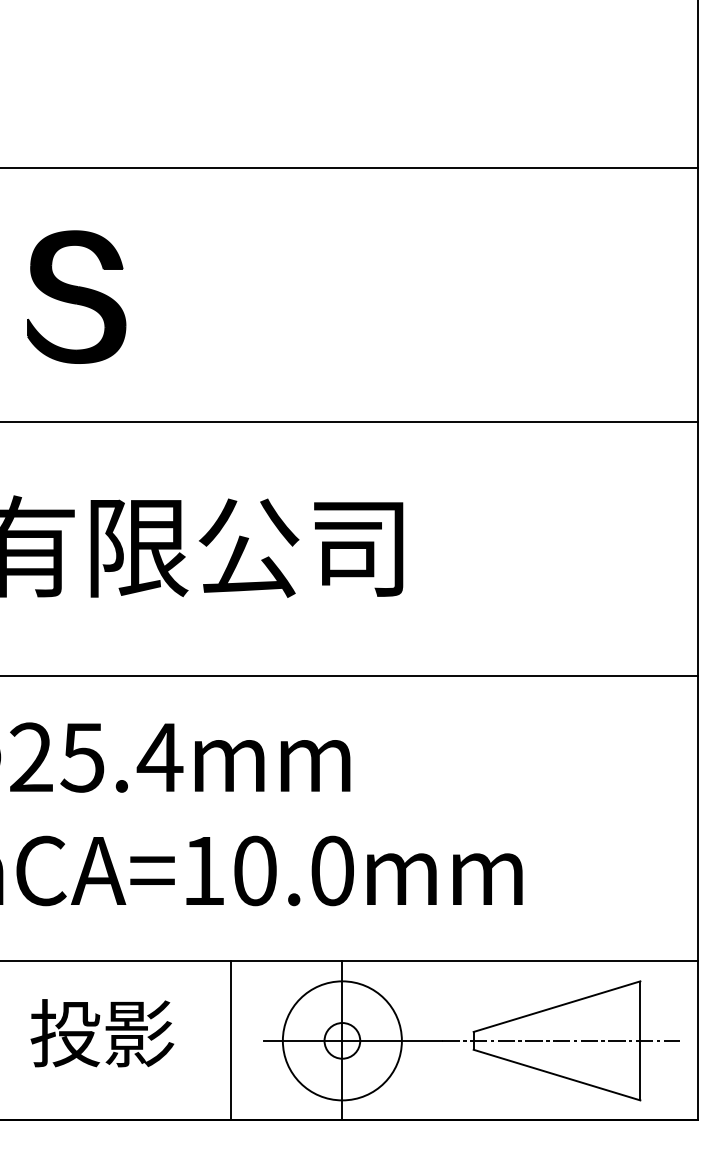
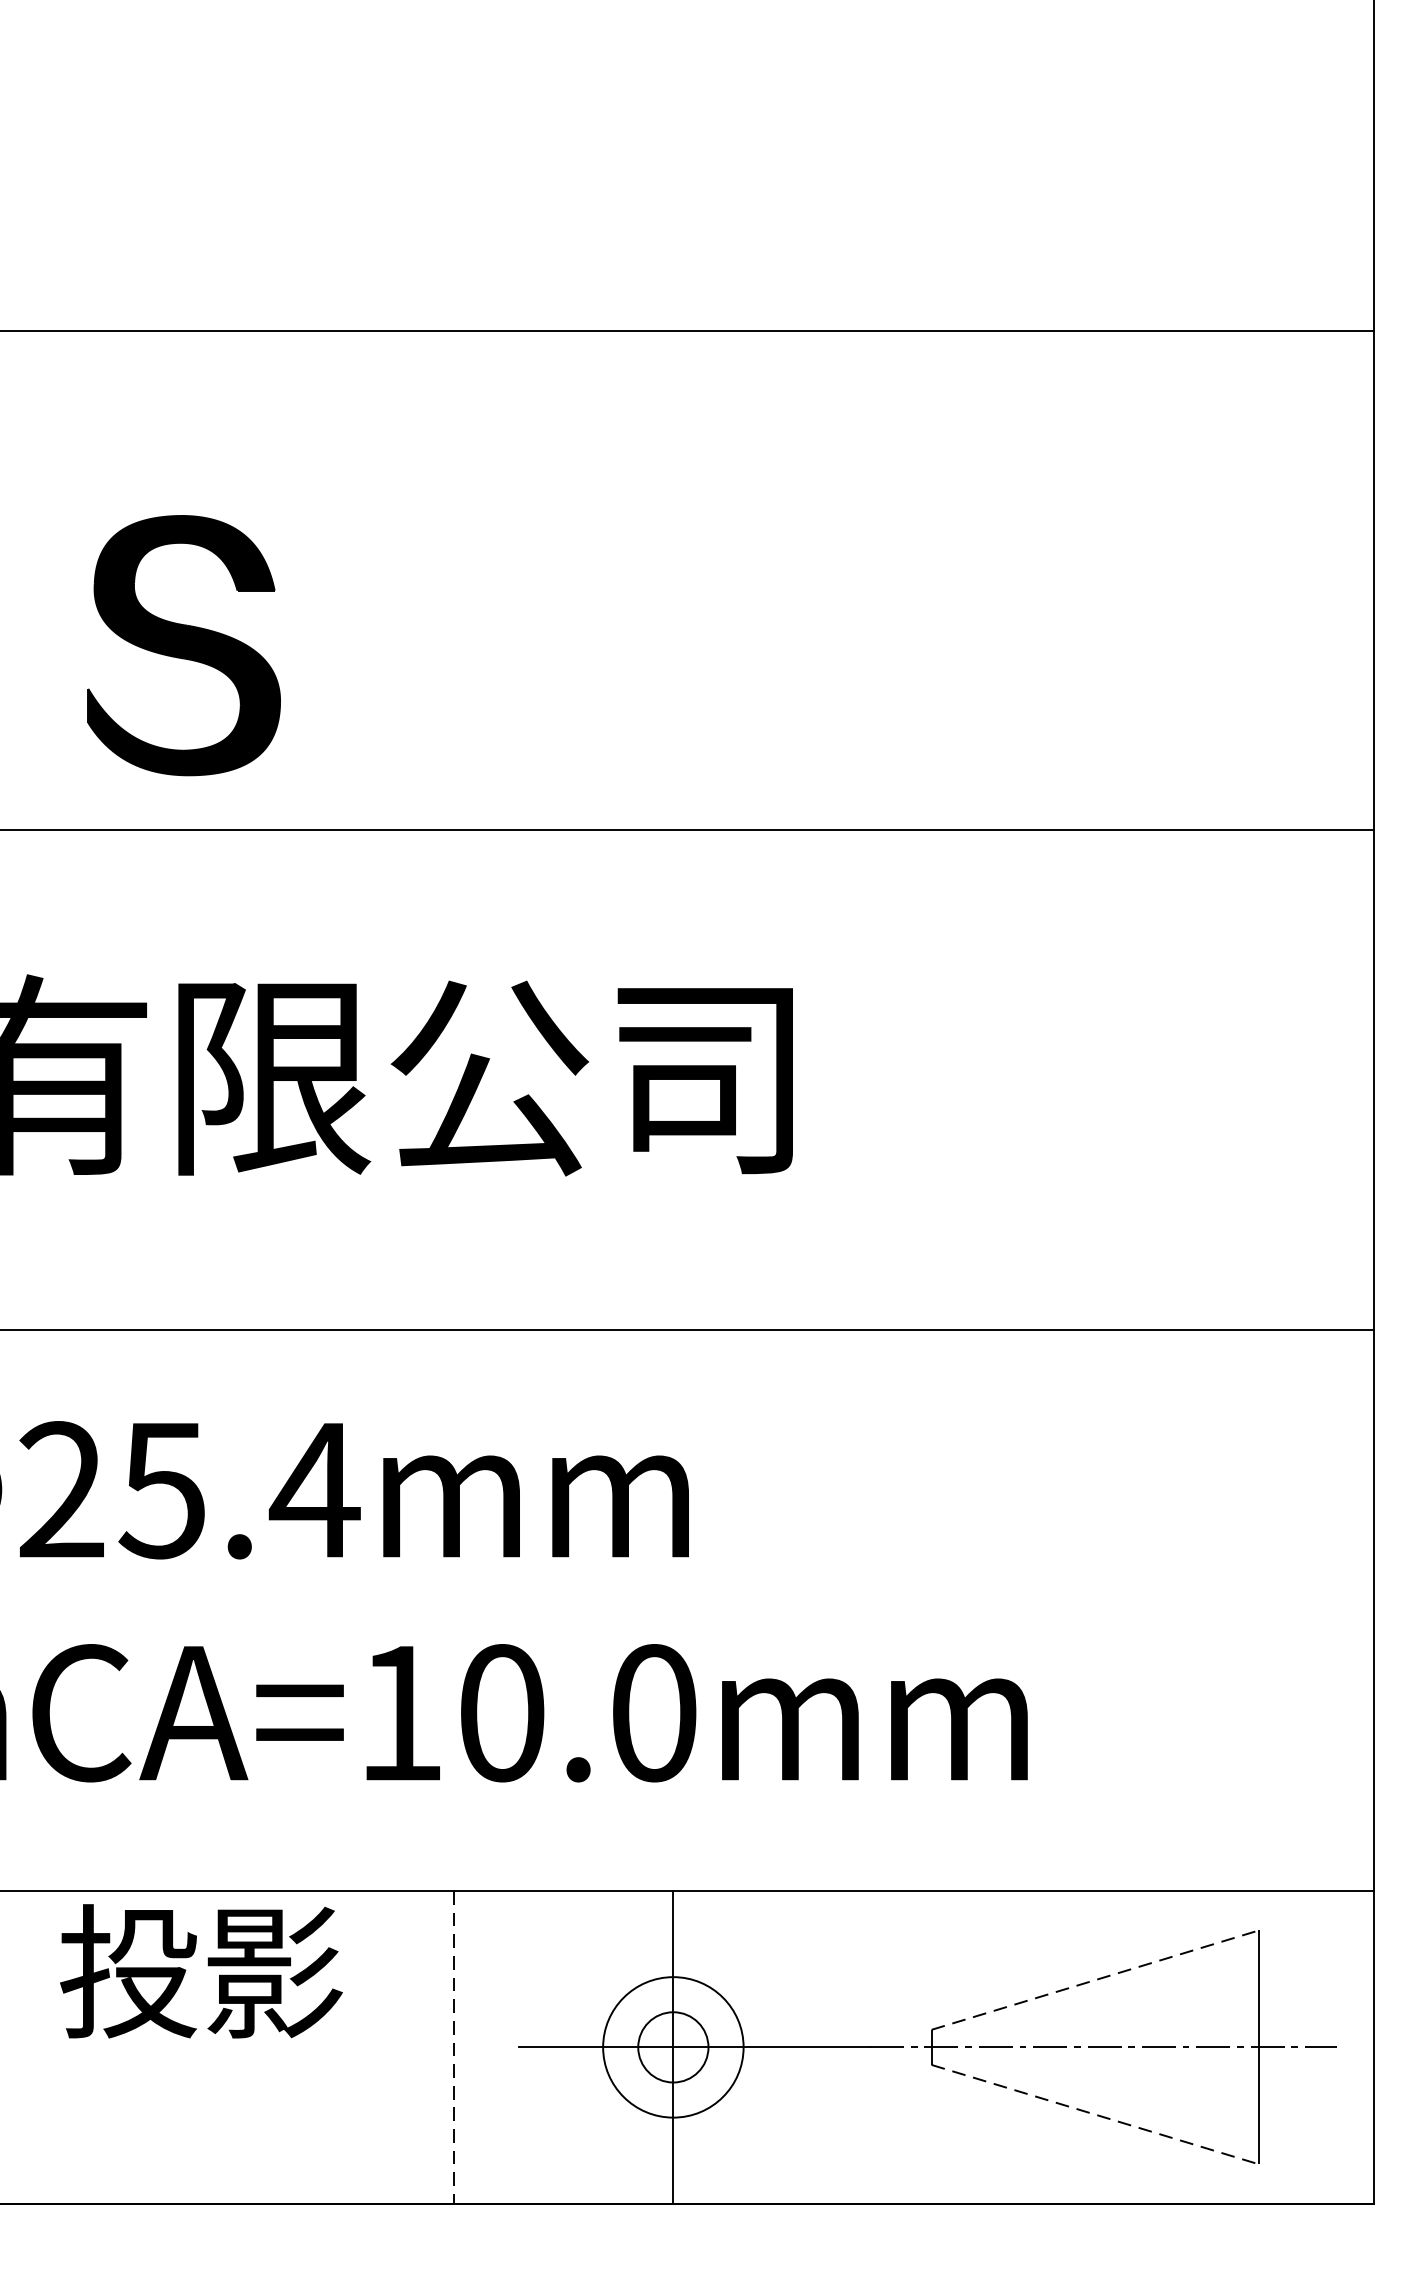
part: (76, 296) -> (183, 644), moved
line: (557, 1006) -> (1096, 1979), solid -> dashed
text: (102, 1033) -> (201, 1971), moved
circle: (341, 1040) -> (671, 2046), size x0.6
line: (230, 1041) -> (453, 2048), solid -> dashed
line: (557, 1075) -> (1096, 2115), solid -> dashed

